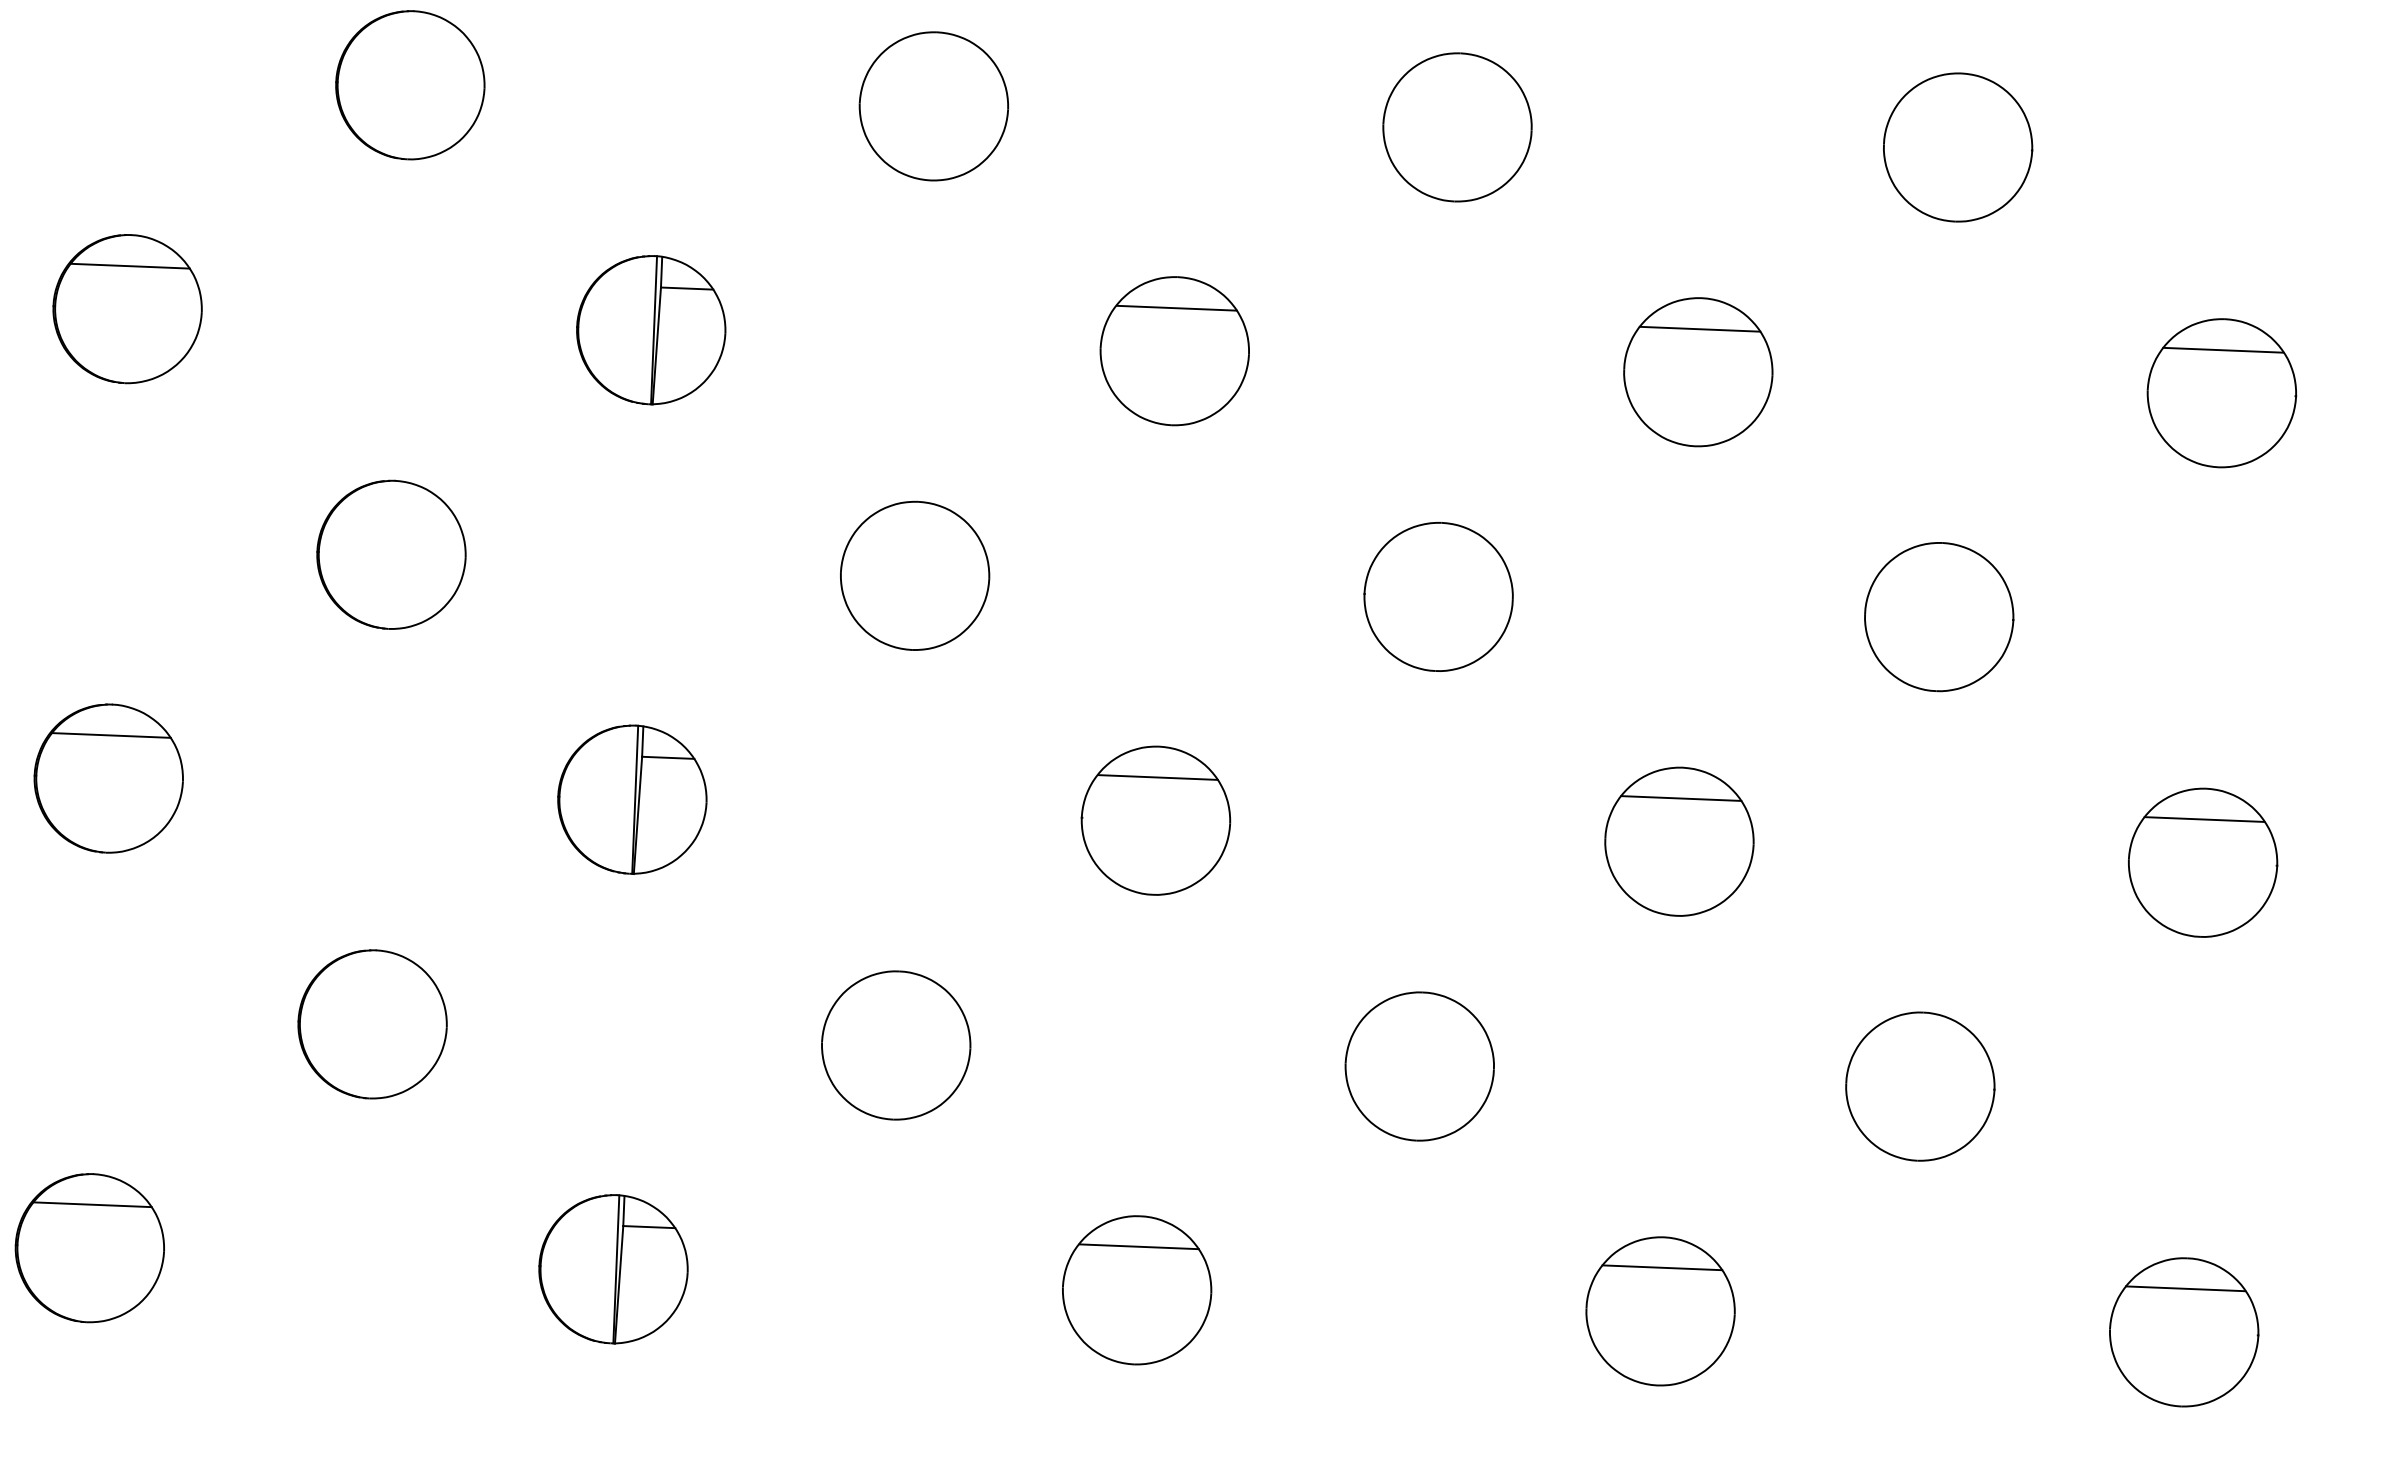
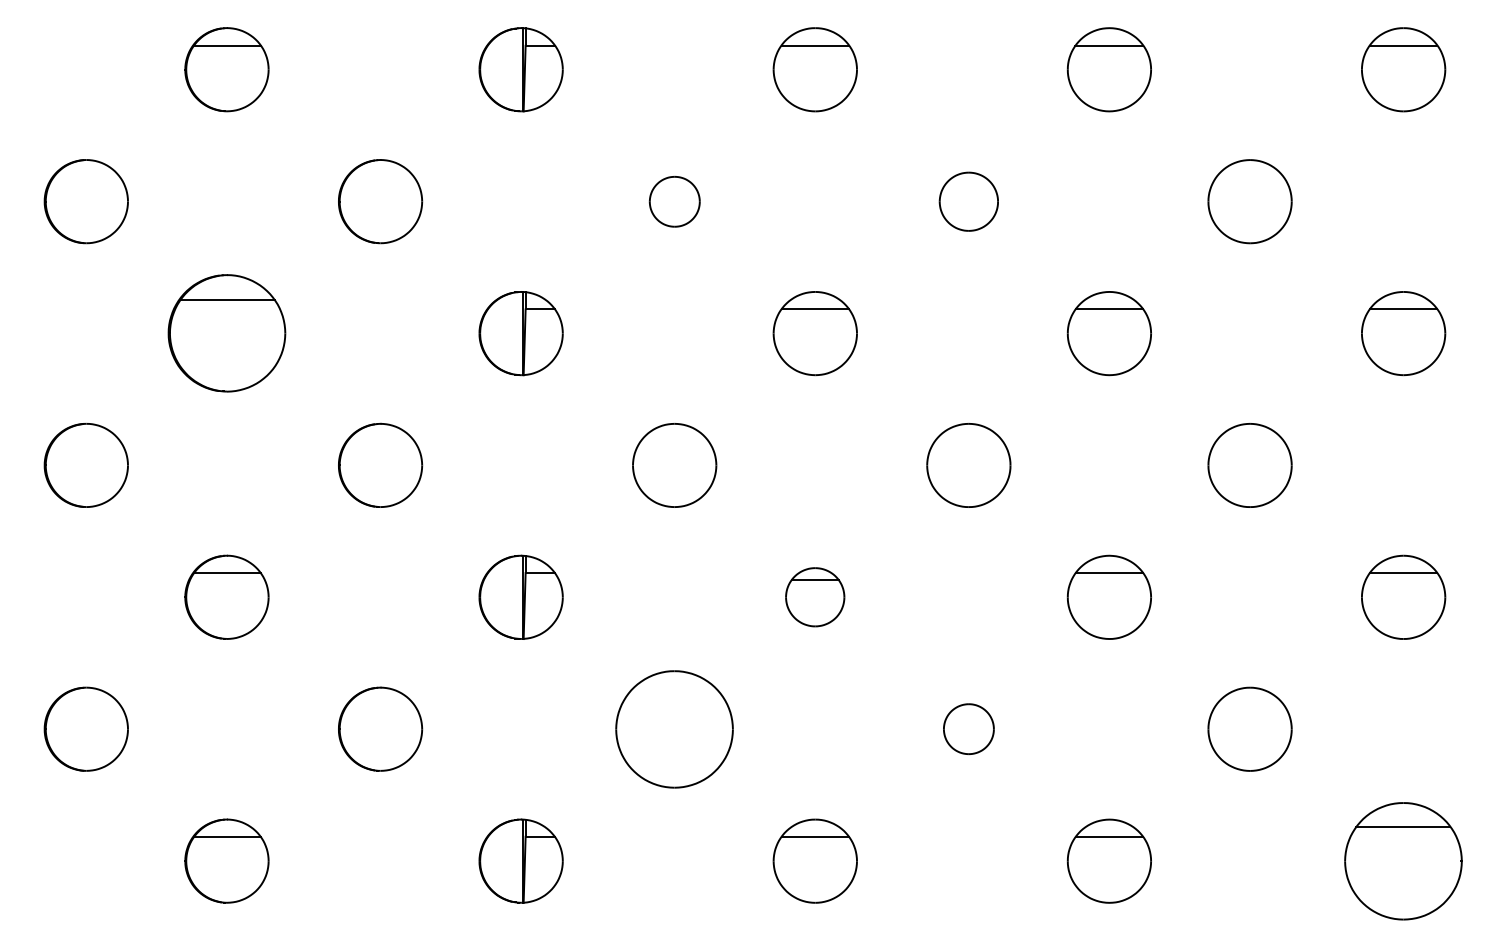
part: (933, 106) -> (674, 201), size x0.6
part: (1456, 127) -> (968, 201), size x0.7
part: (126, 308) -> (226, 333), size x1.4
part: (1154, 819) -> (814, 596), size x0.7
part: (895, 1044) -> (674, 728), size x1.4
part: (1419, 1065) -> (968, 728), size x0.6
part: (2184, 1331) -> (1403, 860), size x1.4

